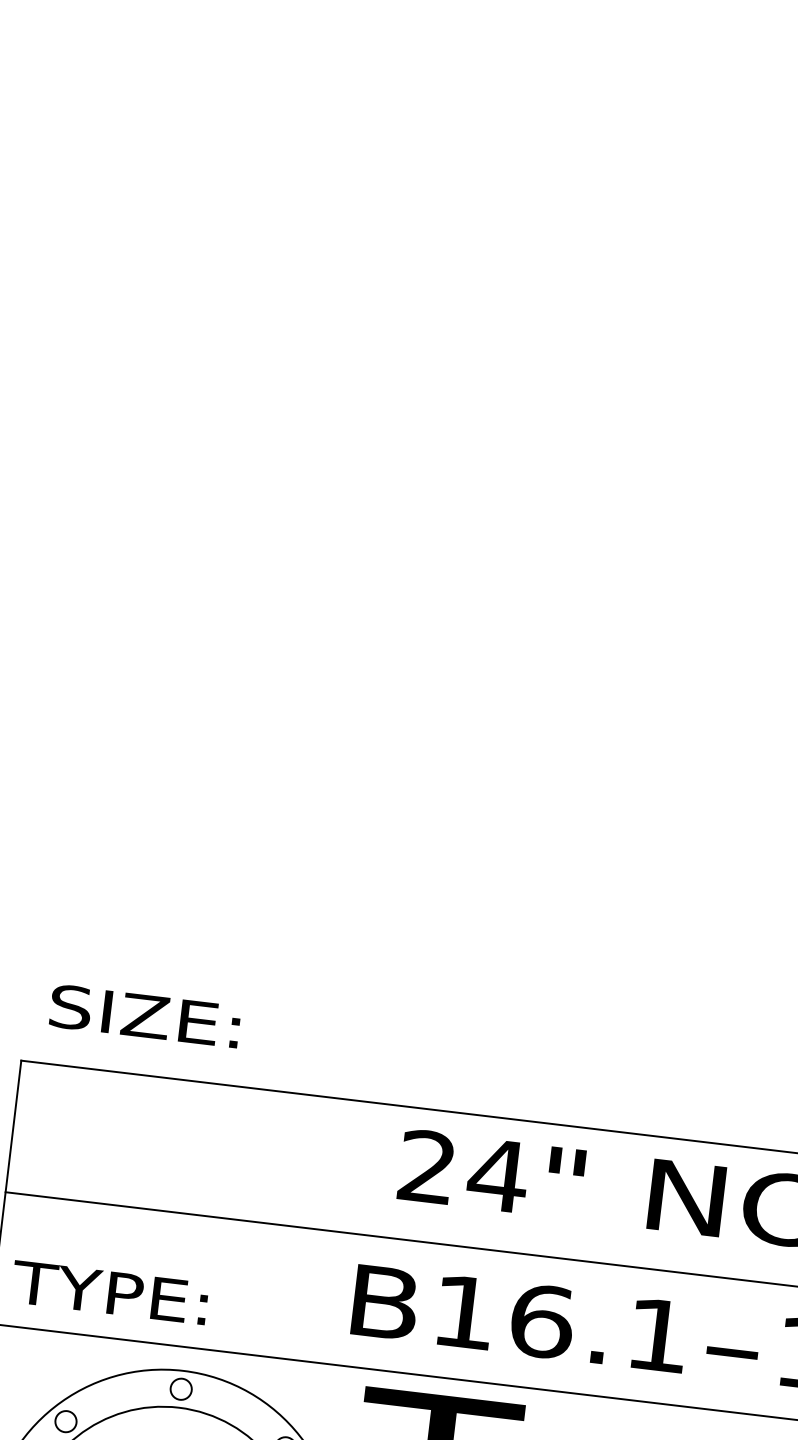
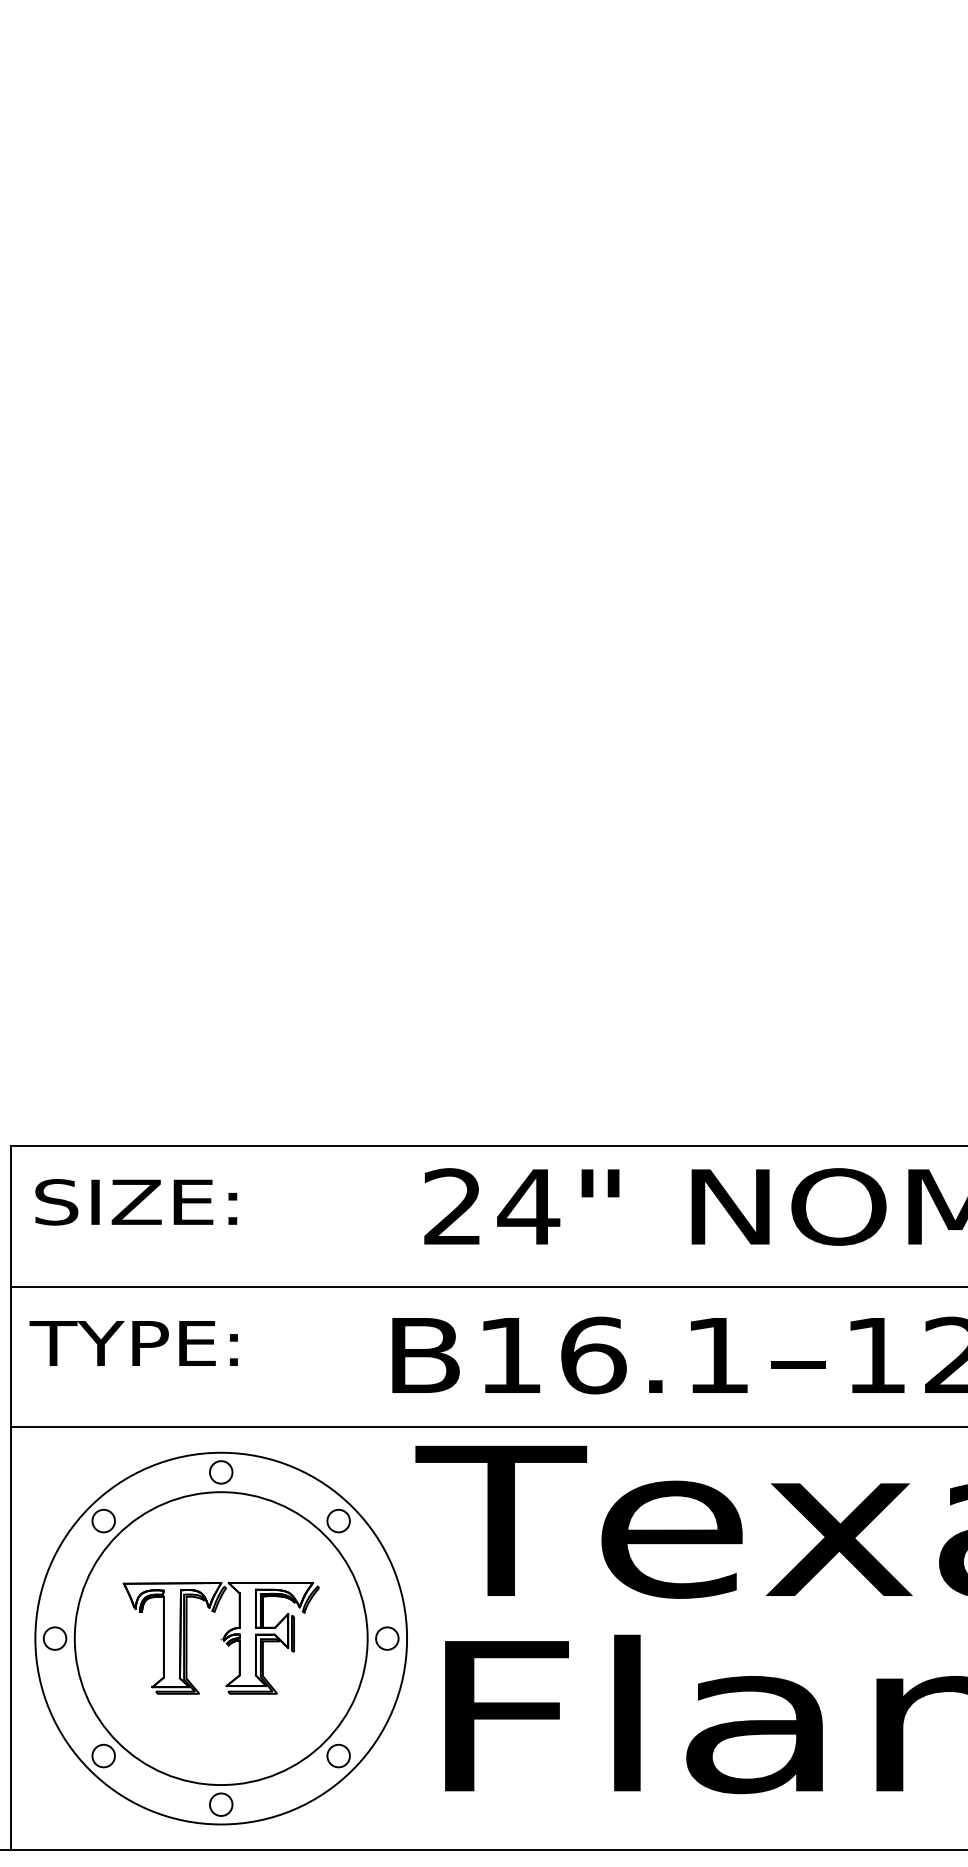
text: (145, 1016) -> (136, 1202), moved
text: (109, 1292) -> (133, 1343), moved

